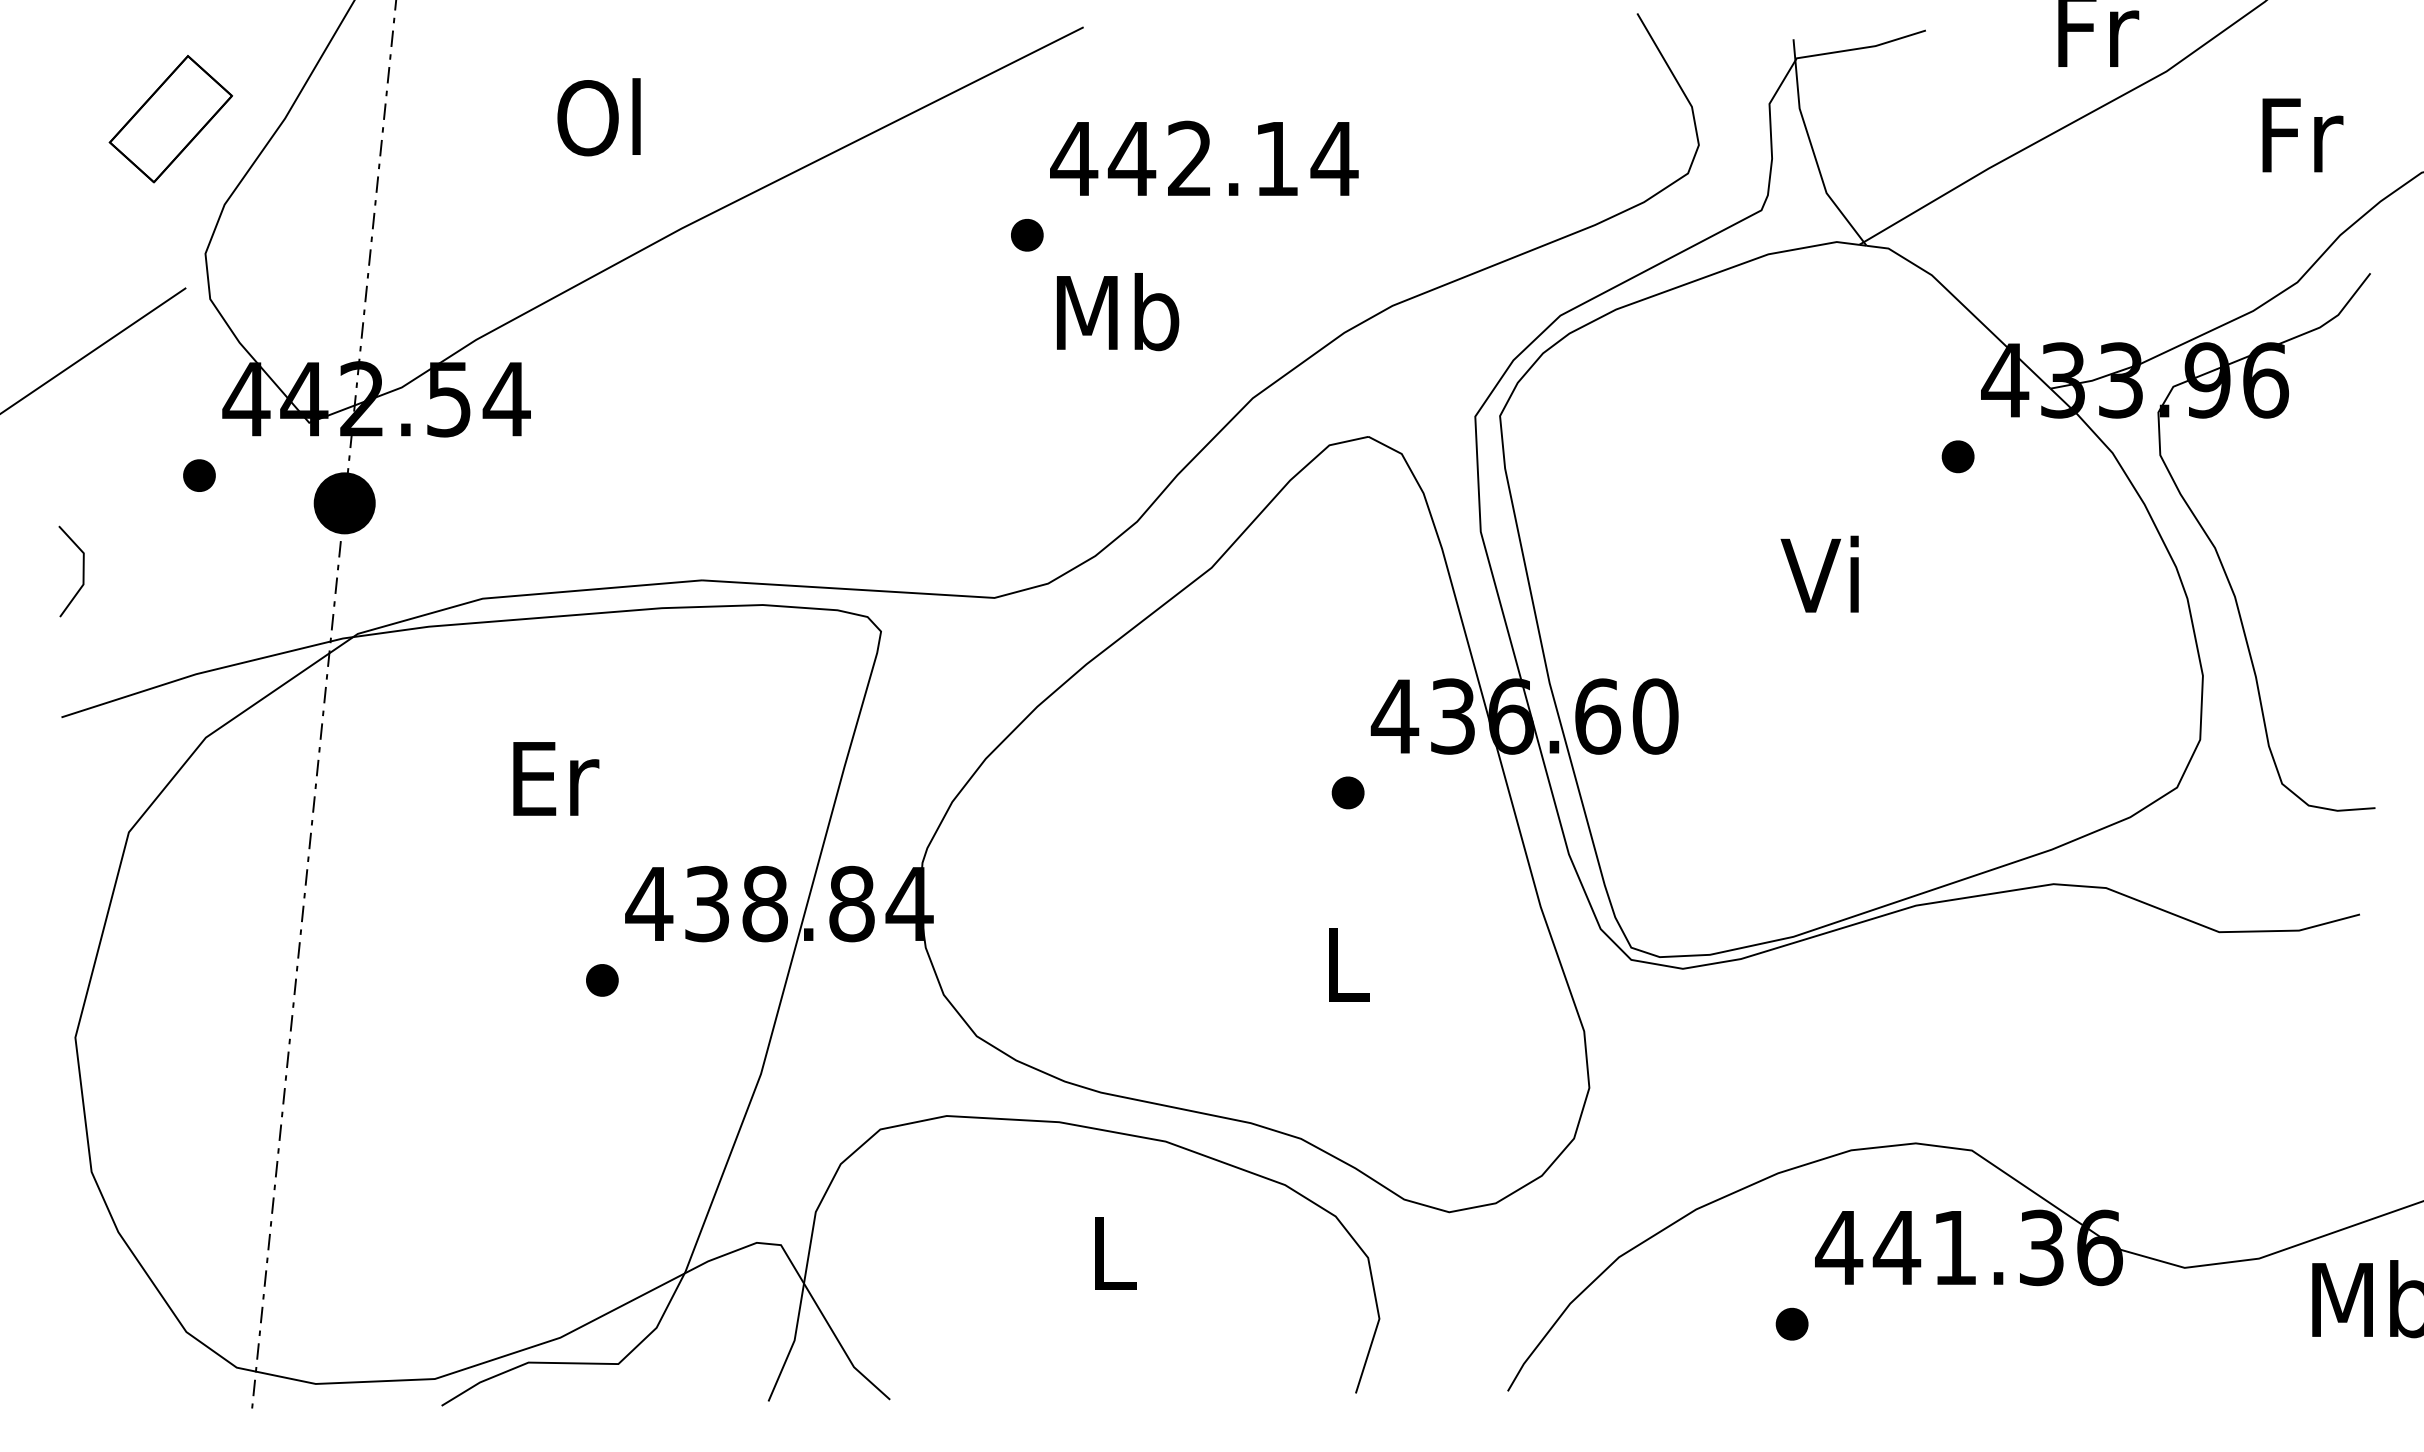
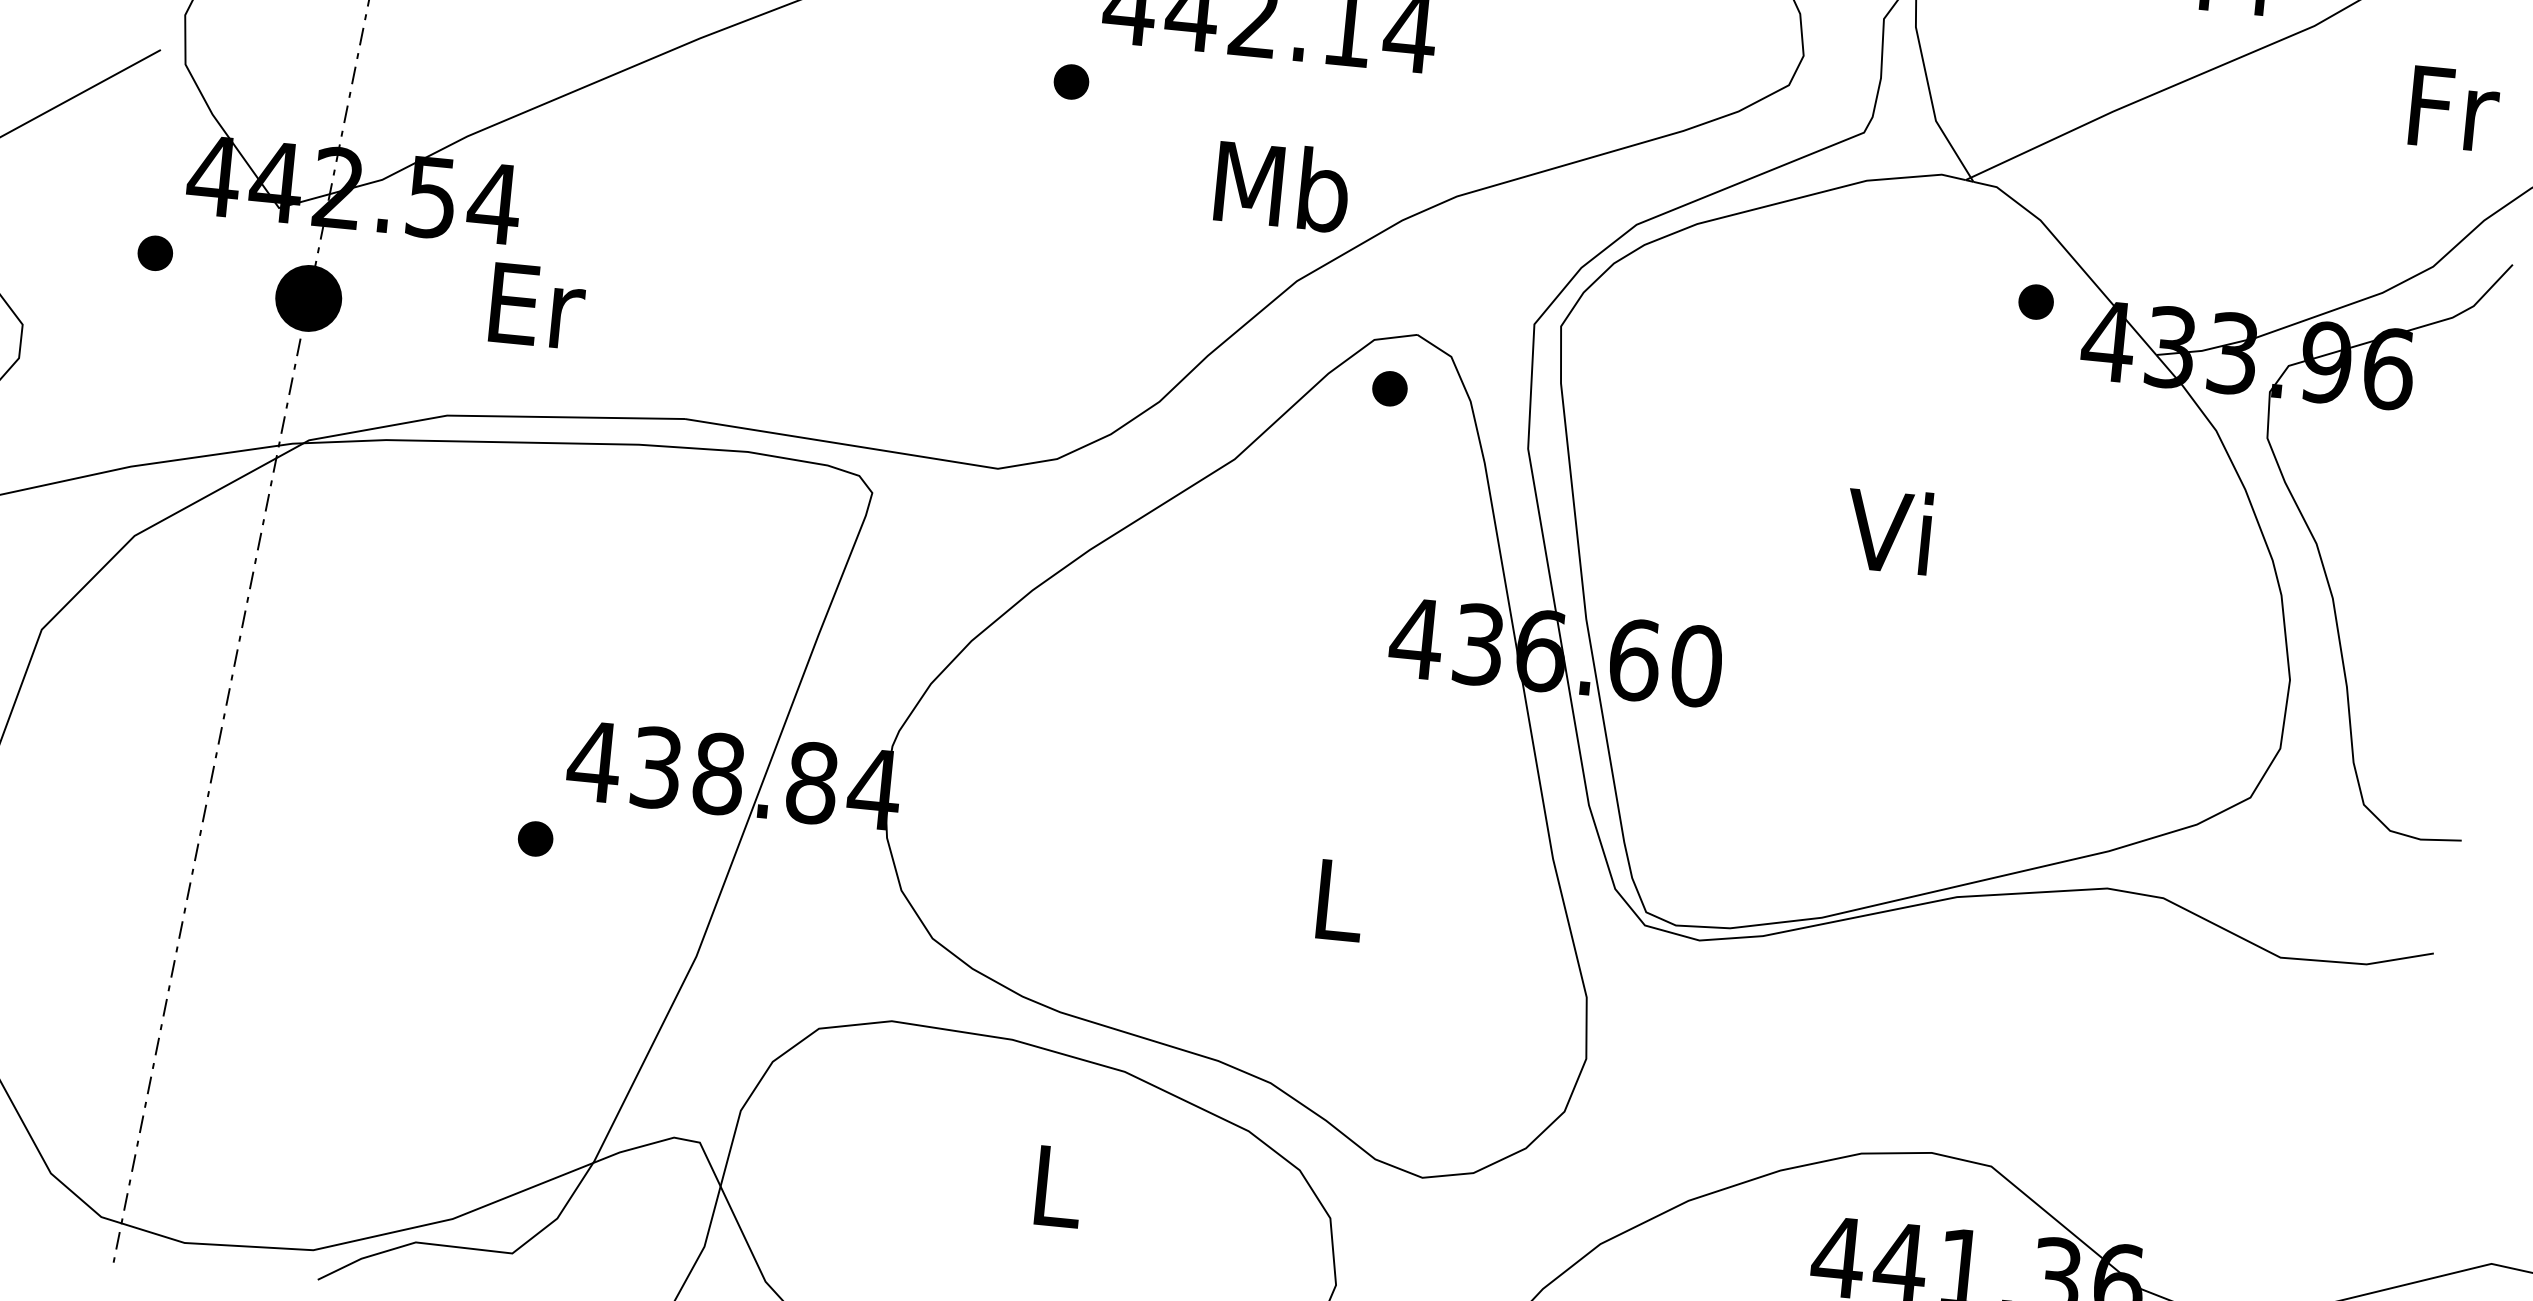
text: (1118, 312) -> (1283, 186), moved
part: (1957, 456) -> (2035, 301), moved
text: (556, 778) -> (538, 305), moved
part: (1347, 792) -> (1389, 388), moved

